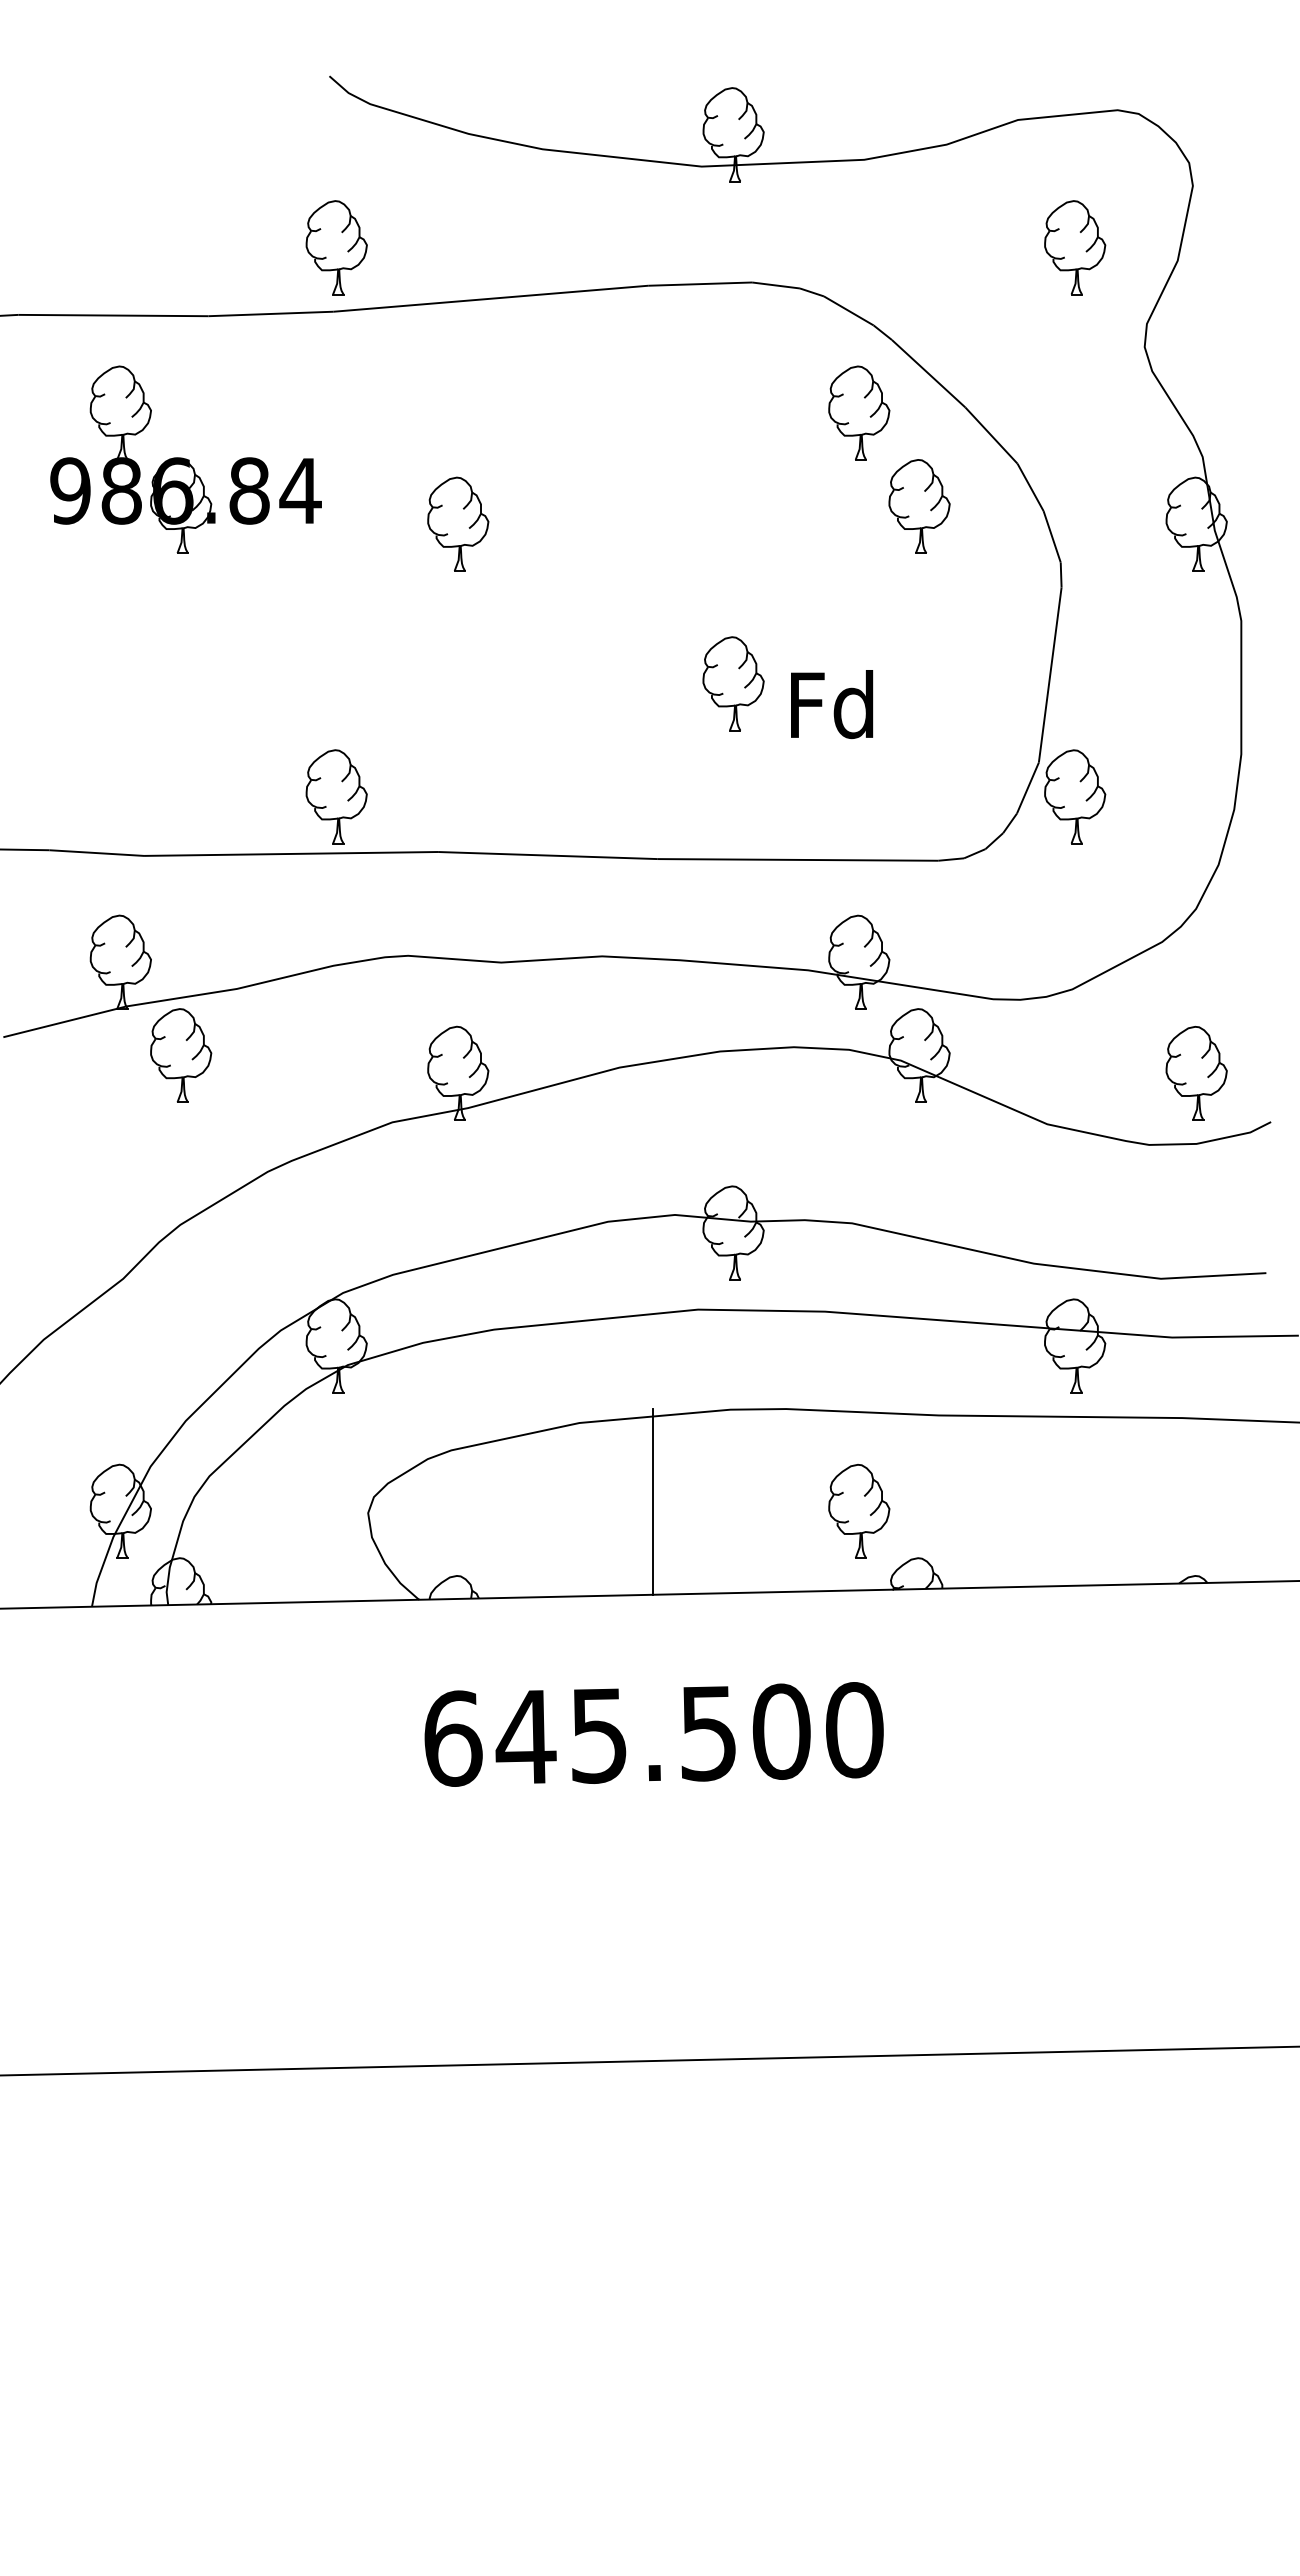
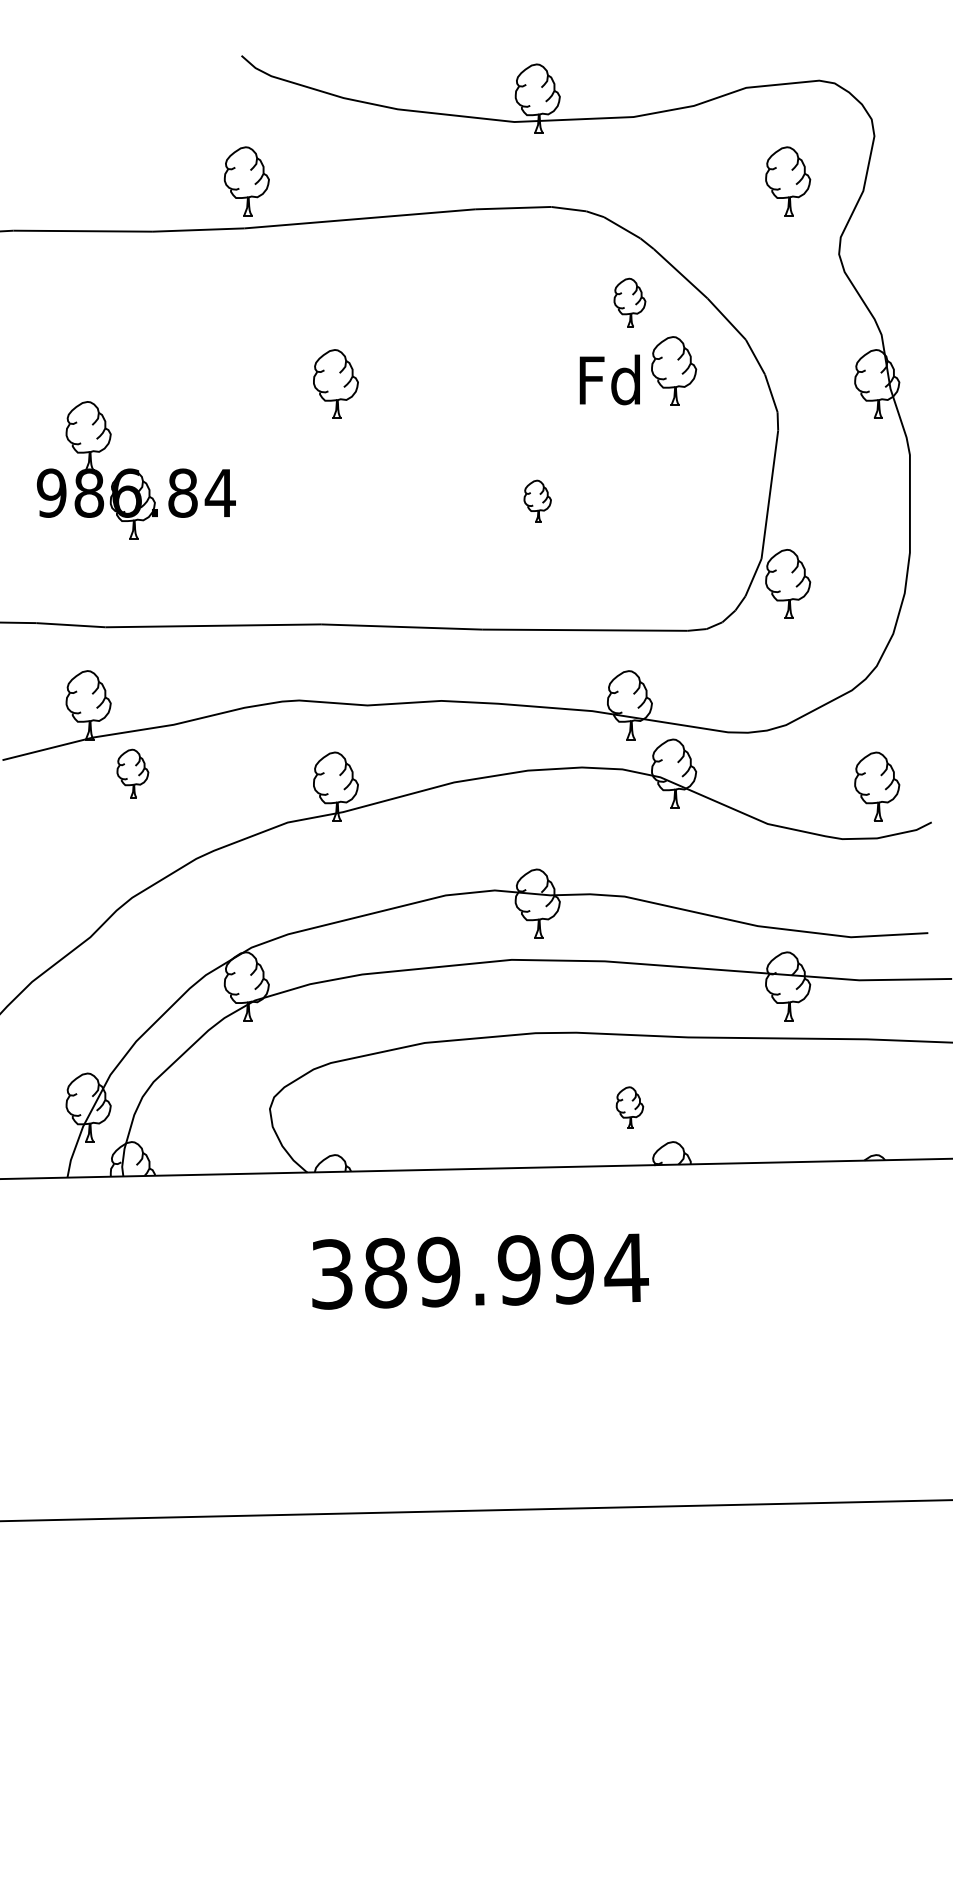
part: (859, 412) -> (630, 302), size x0.7
part: (185, 459) -> (136, 470), moved
part: (733, 683) -> (537, 500), size x0.6
text: (832, 704) -> (610, 379), moved
part: (336, 796) -> (246, 583), removed
part: (181, 1055) -> (133, 773), size x0.7
line: (653, 1501) -> (479, 1100), removed
part: (859, 1511) -> (630, 1107), size x0.6
text: (654, 1734) -> (479, 1271), 645.500 -> 389.994

